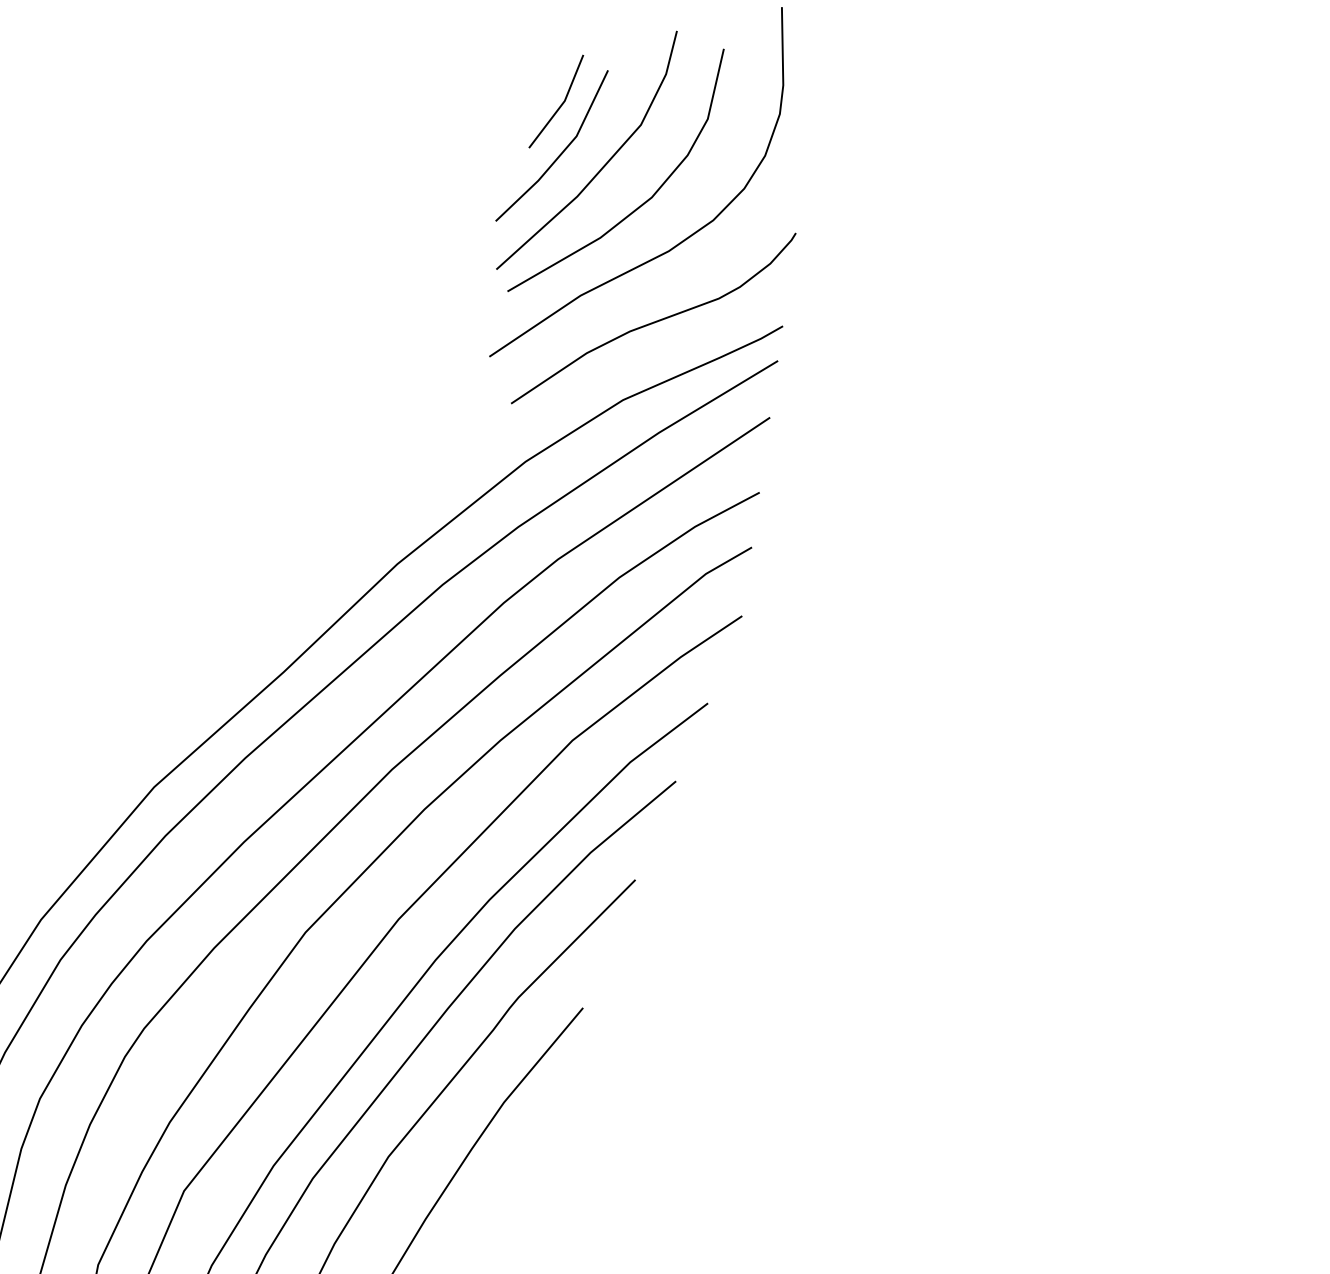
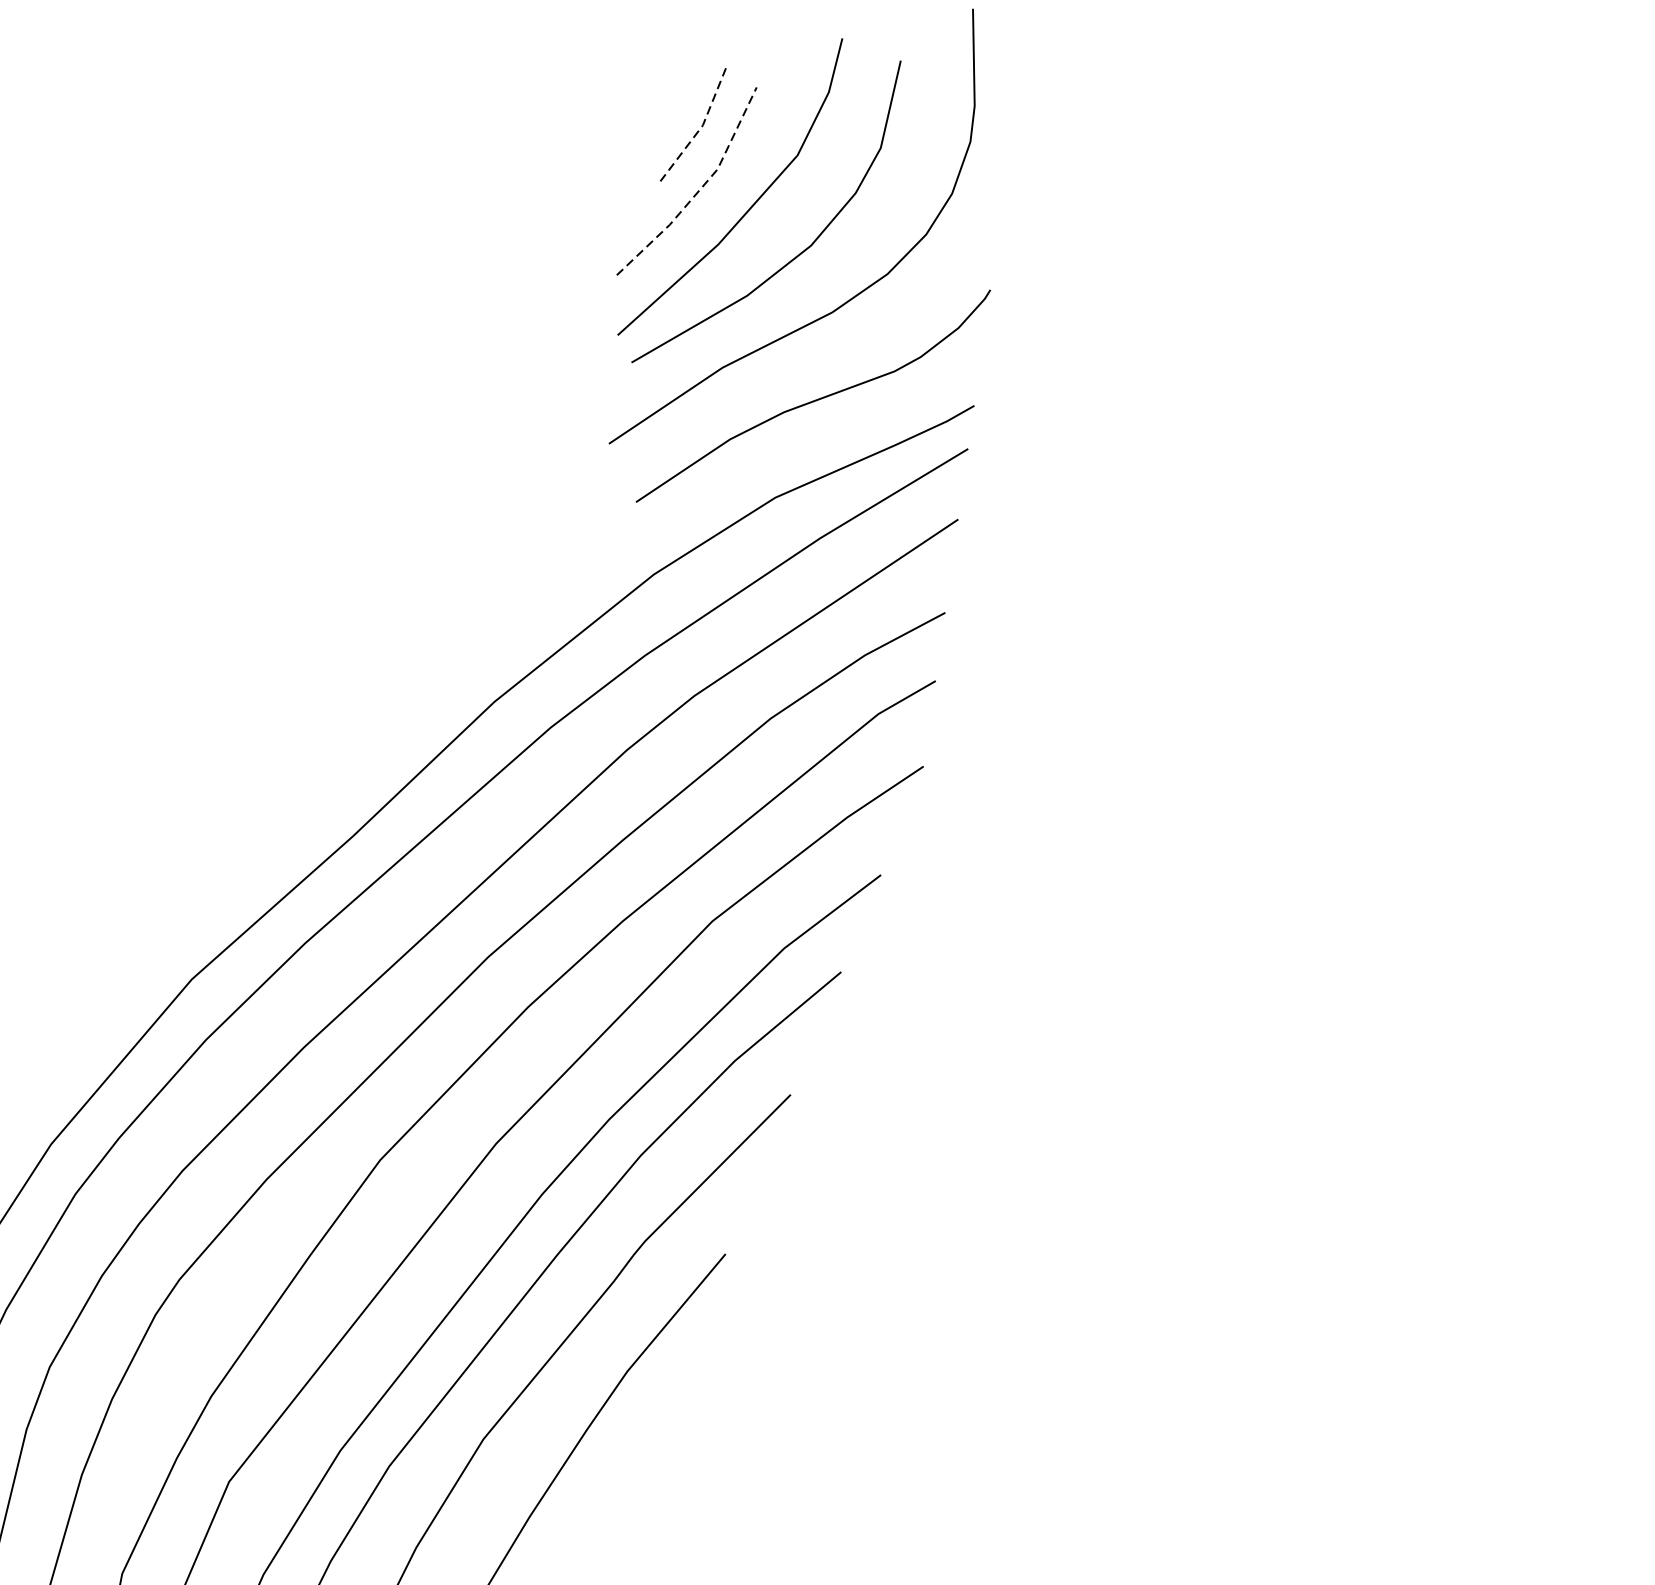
line: (561, 104) -> (698, 129), solid -> dashed
line: (562, 152) -> (699, 189), solid -> dashed

